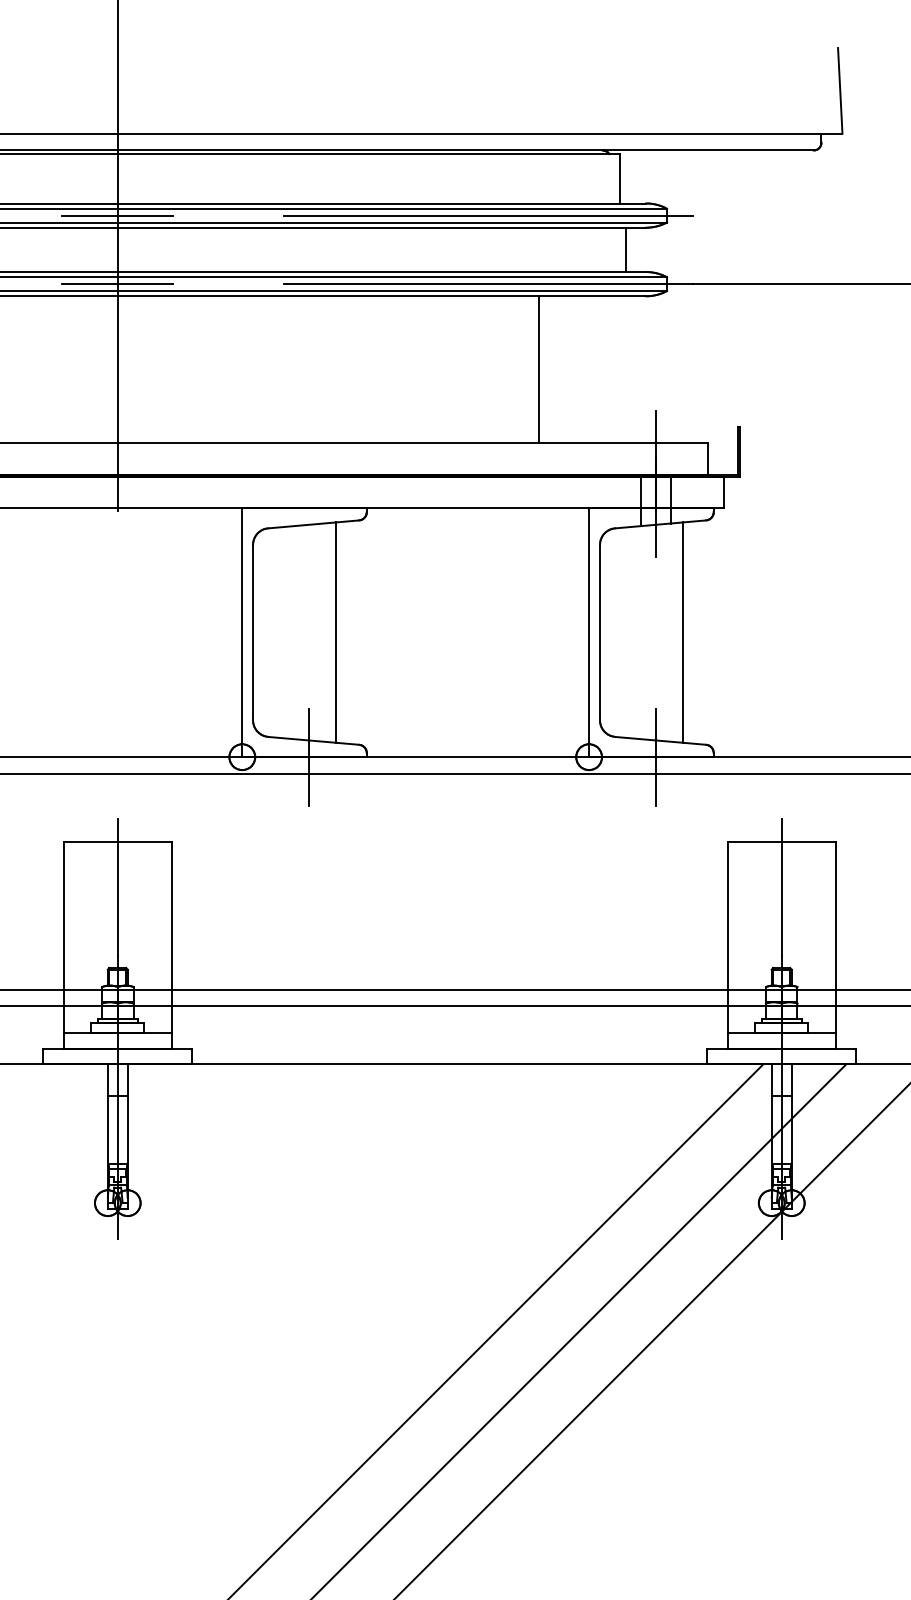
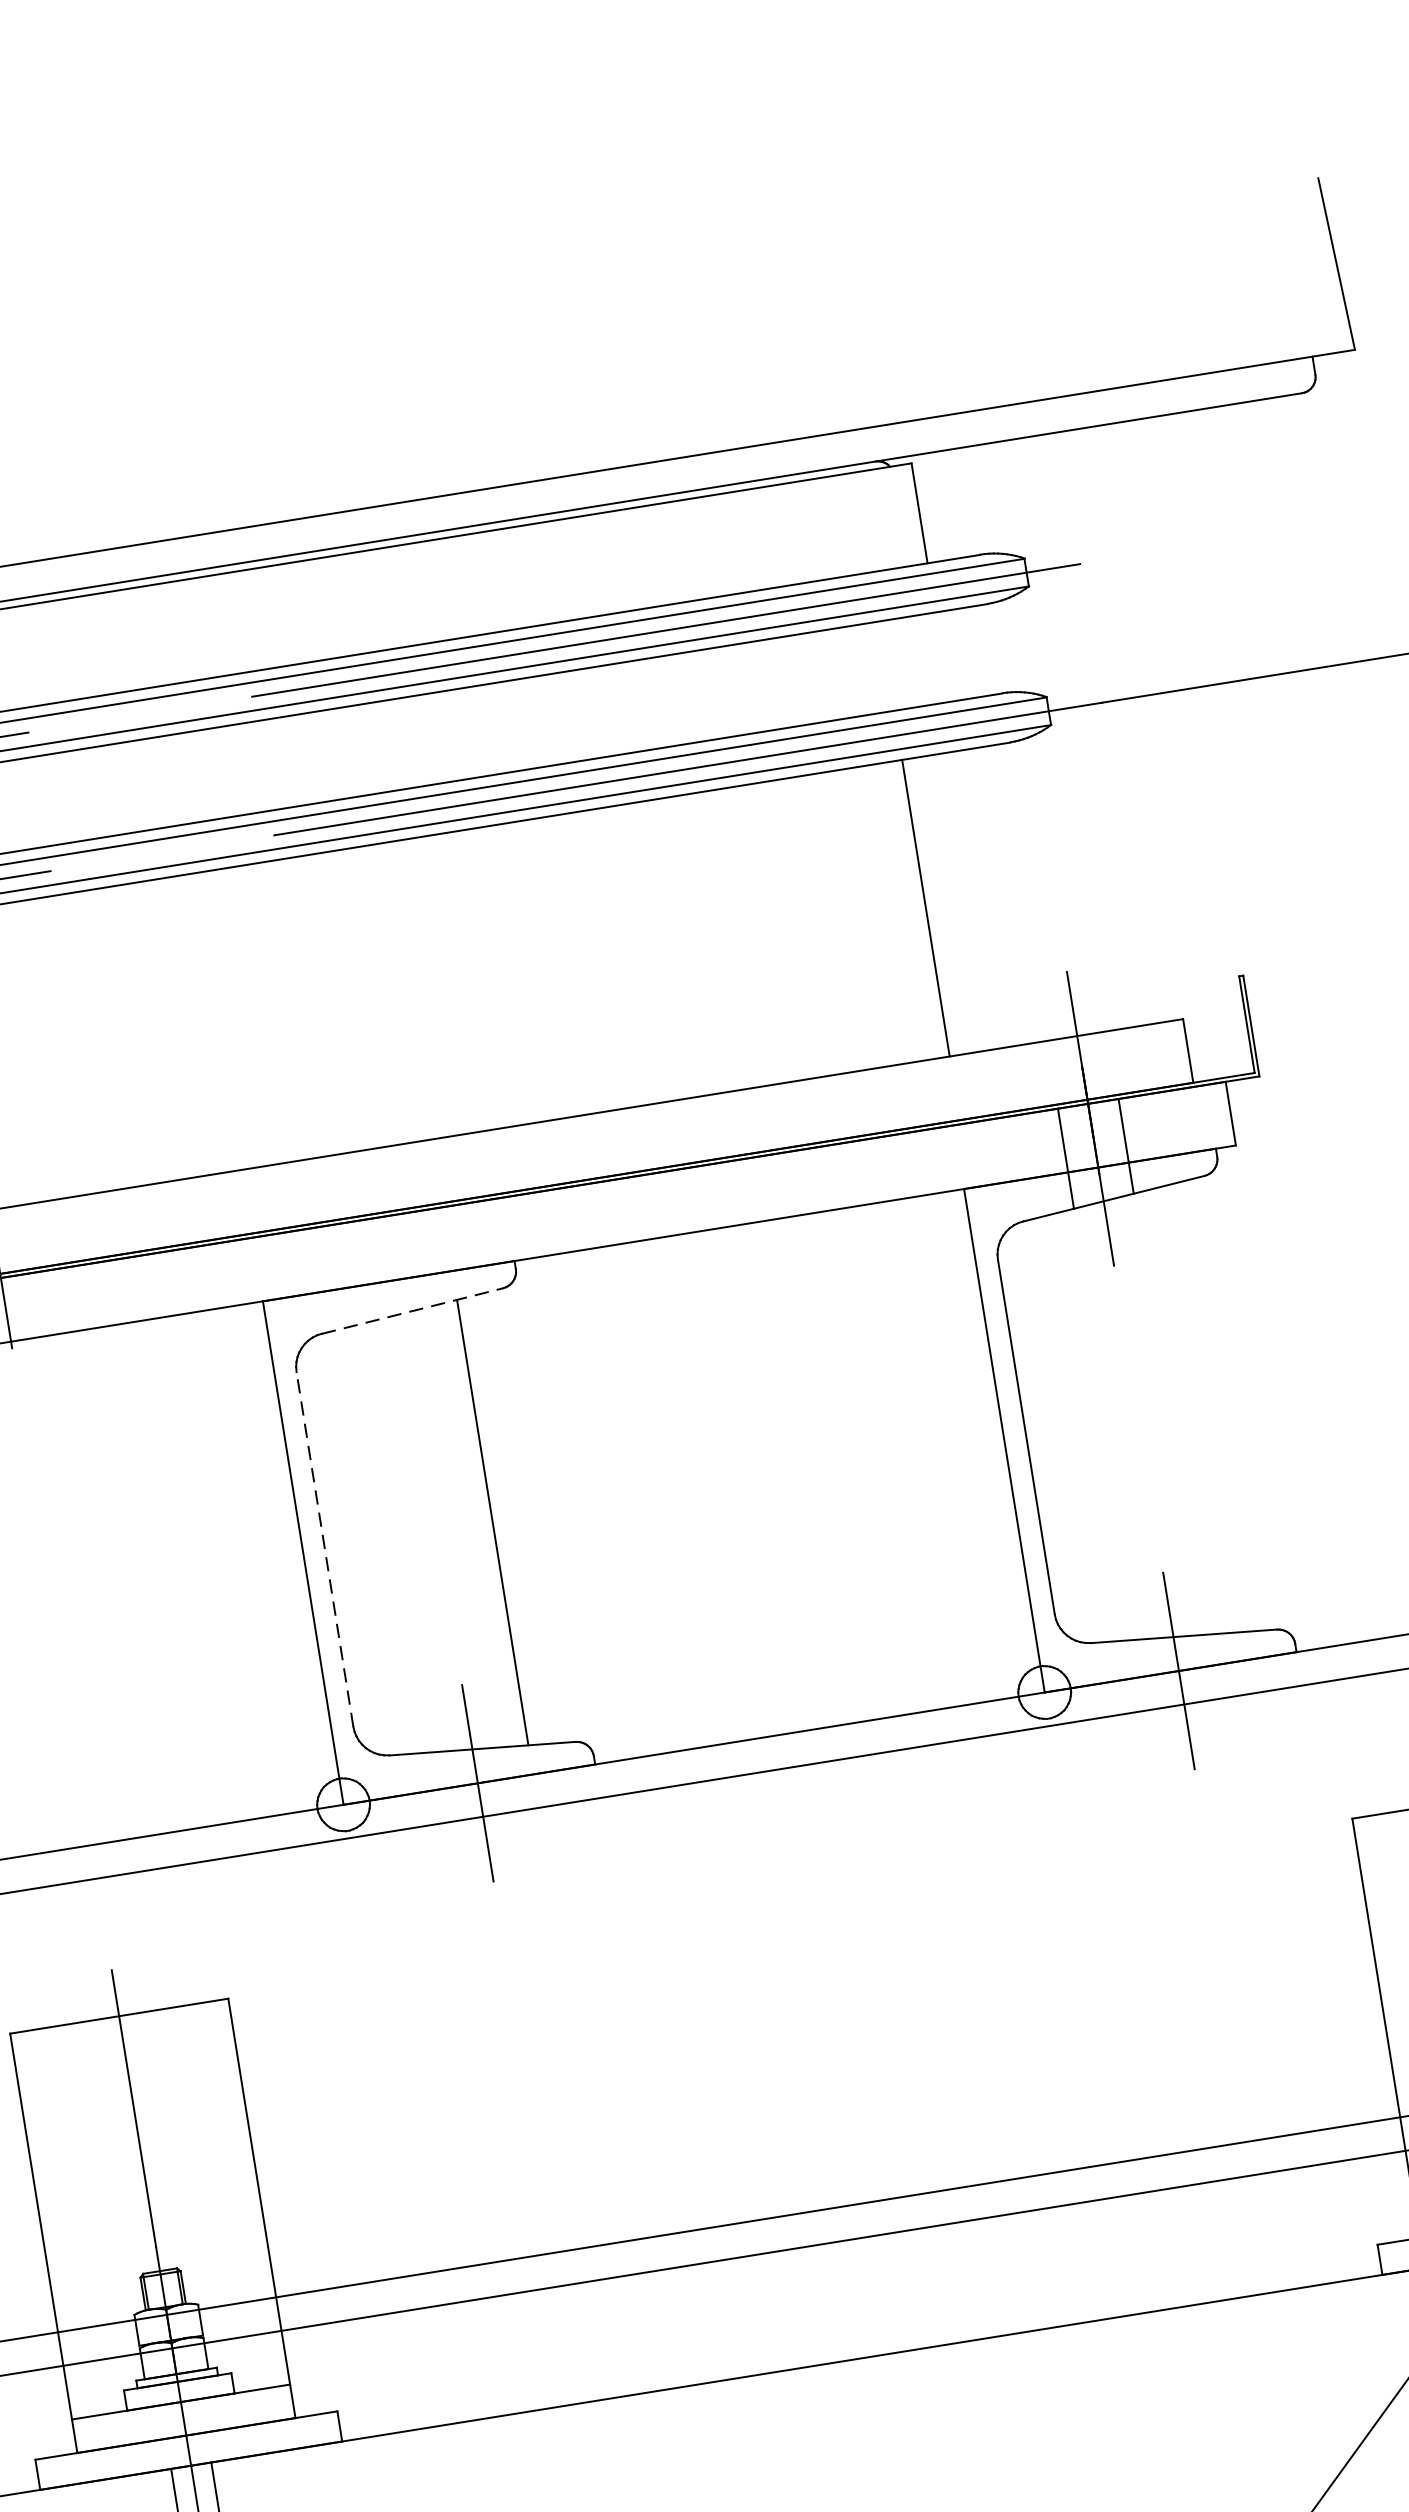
line: (625, 249) -> (953, 654), removed
line: (539, 369) -> (925, 907), moved
line: (313, 524) -> (412, 1311), solid -> dashed
line: (253, 632) -> (325, 1549), solid -> dashed
line: (682, 632) -> (1193, 1410), removed

